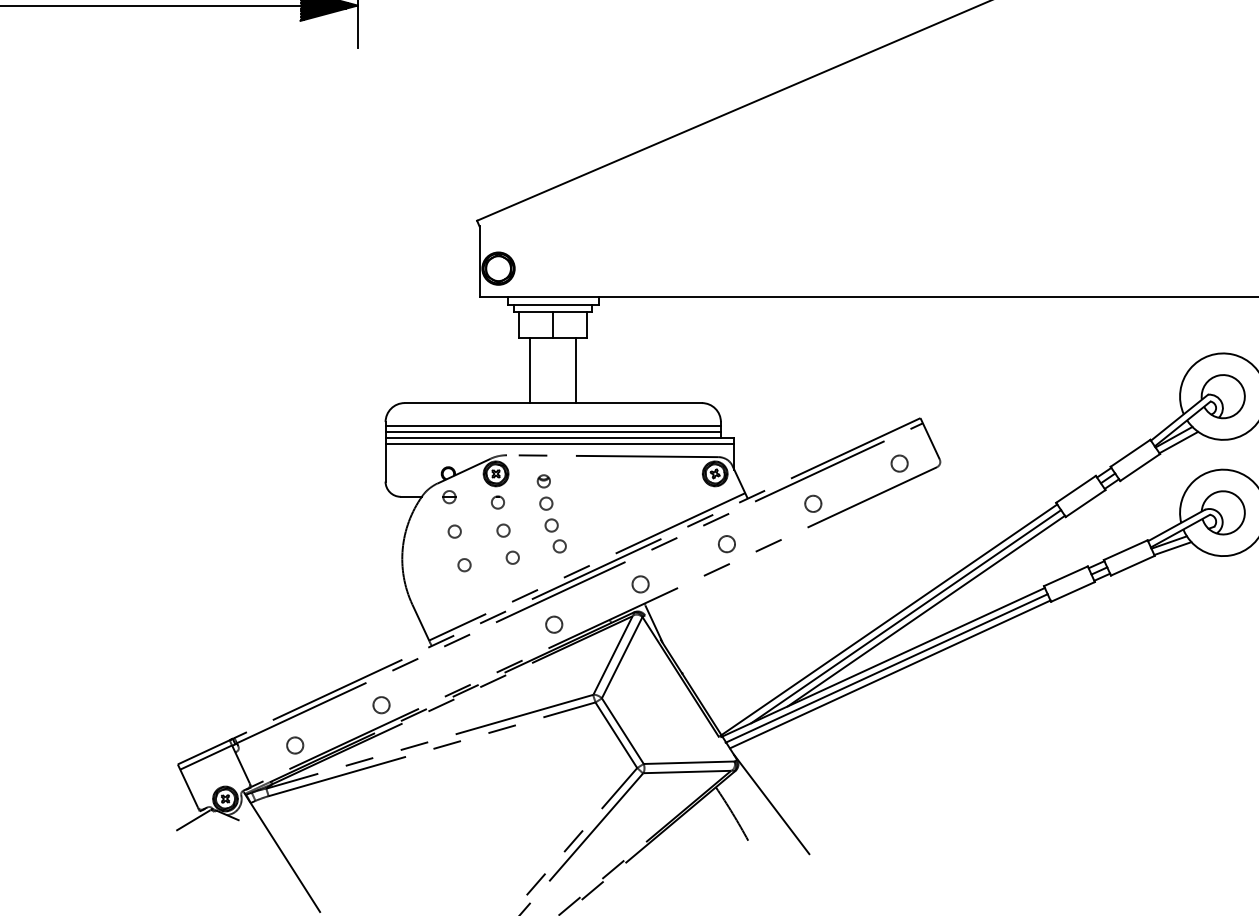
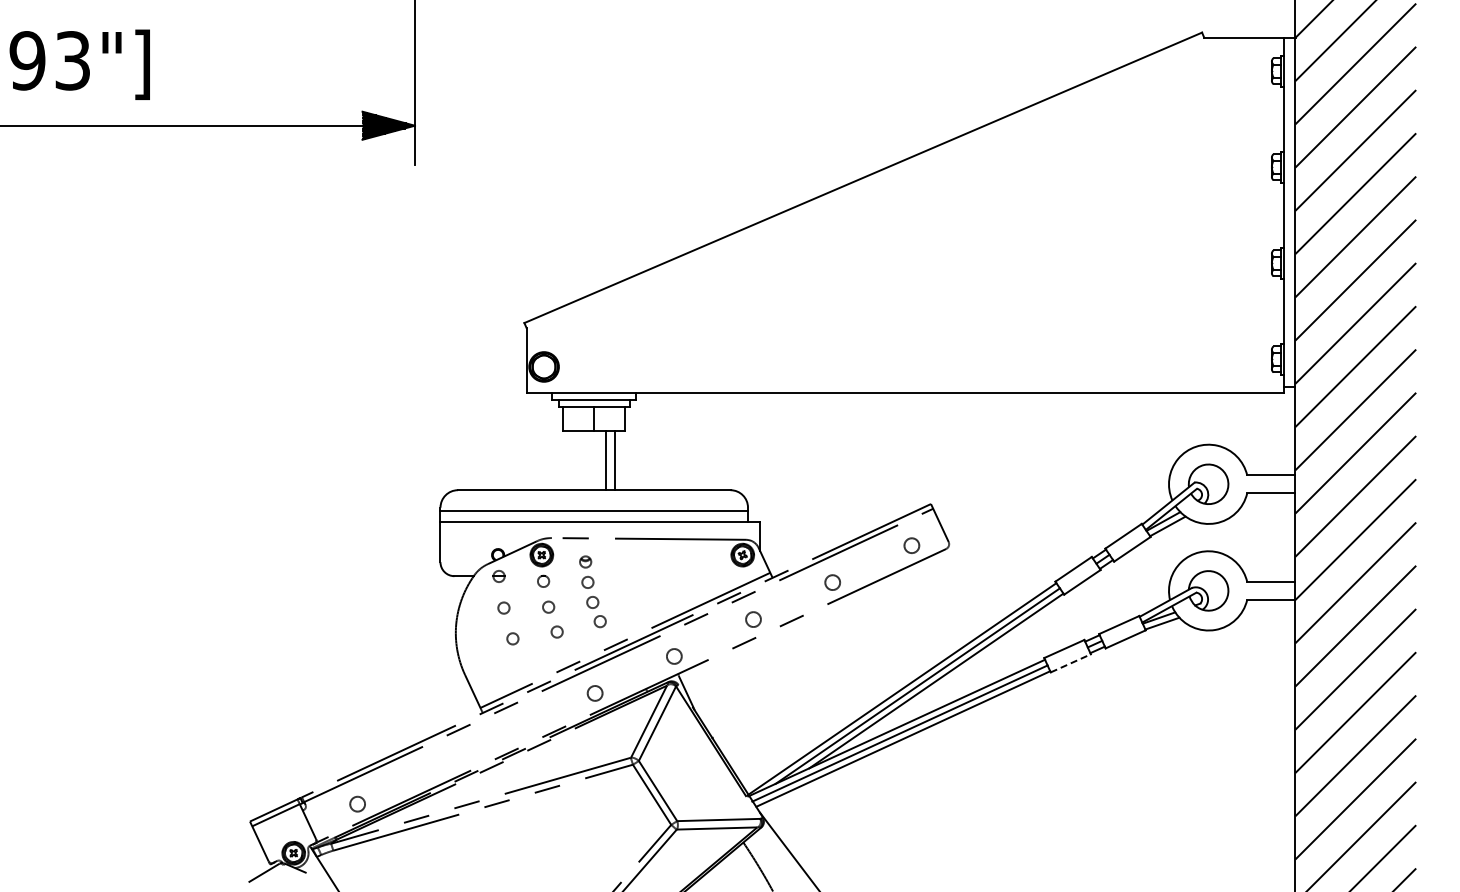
line: (530, 370) -> (606, 460), moved
line: (553, 431) -> (594, 516), removed
line: (560, 443) -> (600, 527), removed
line: (1073, 592) -> (1071, 663), solid -> dashed
circle: (381, 704) -> (436, 766), removed

